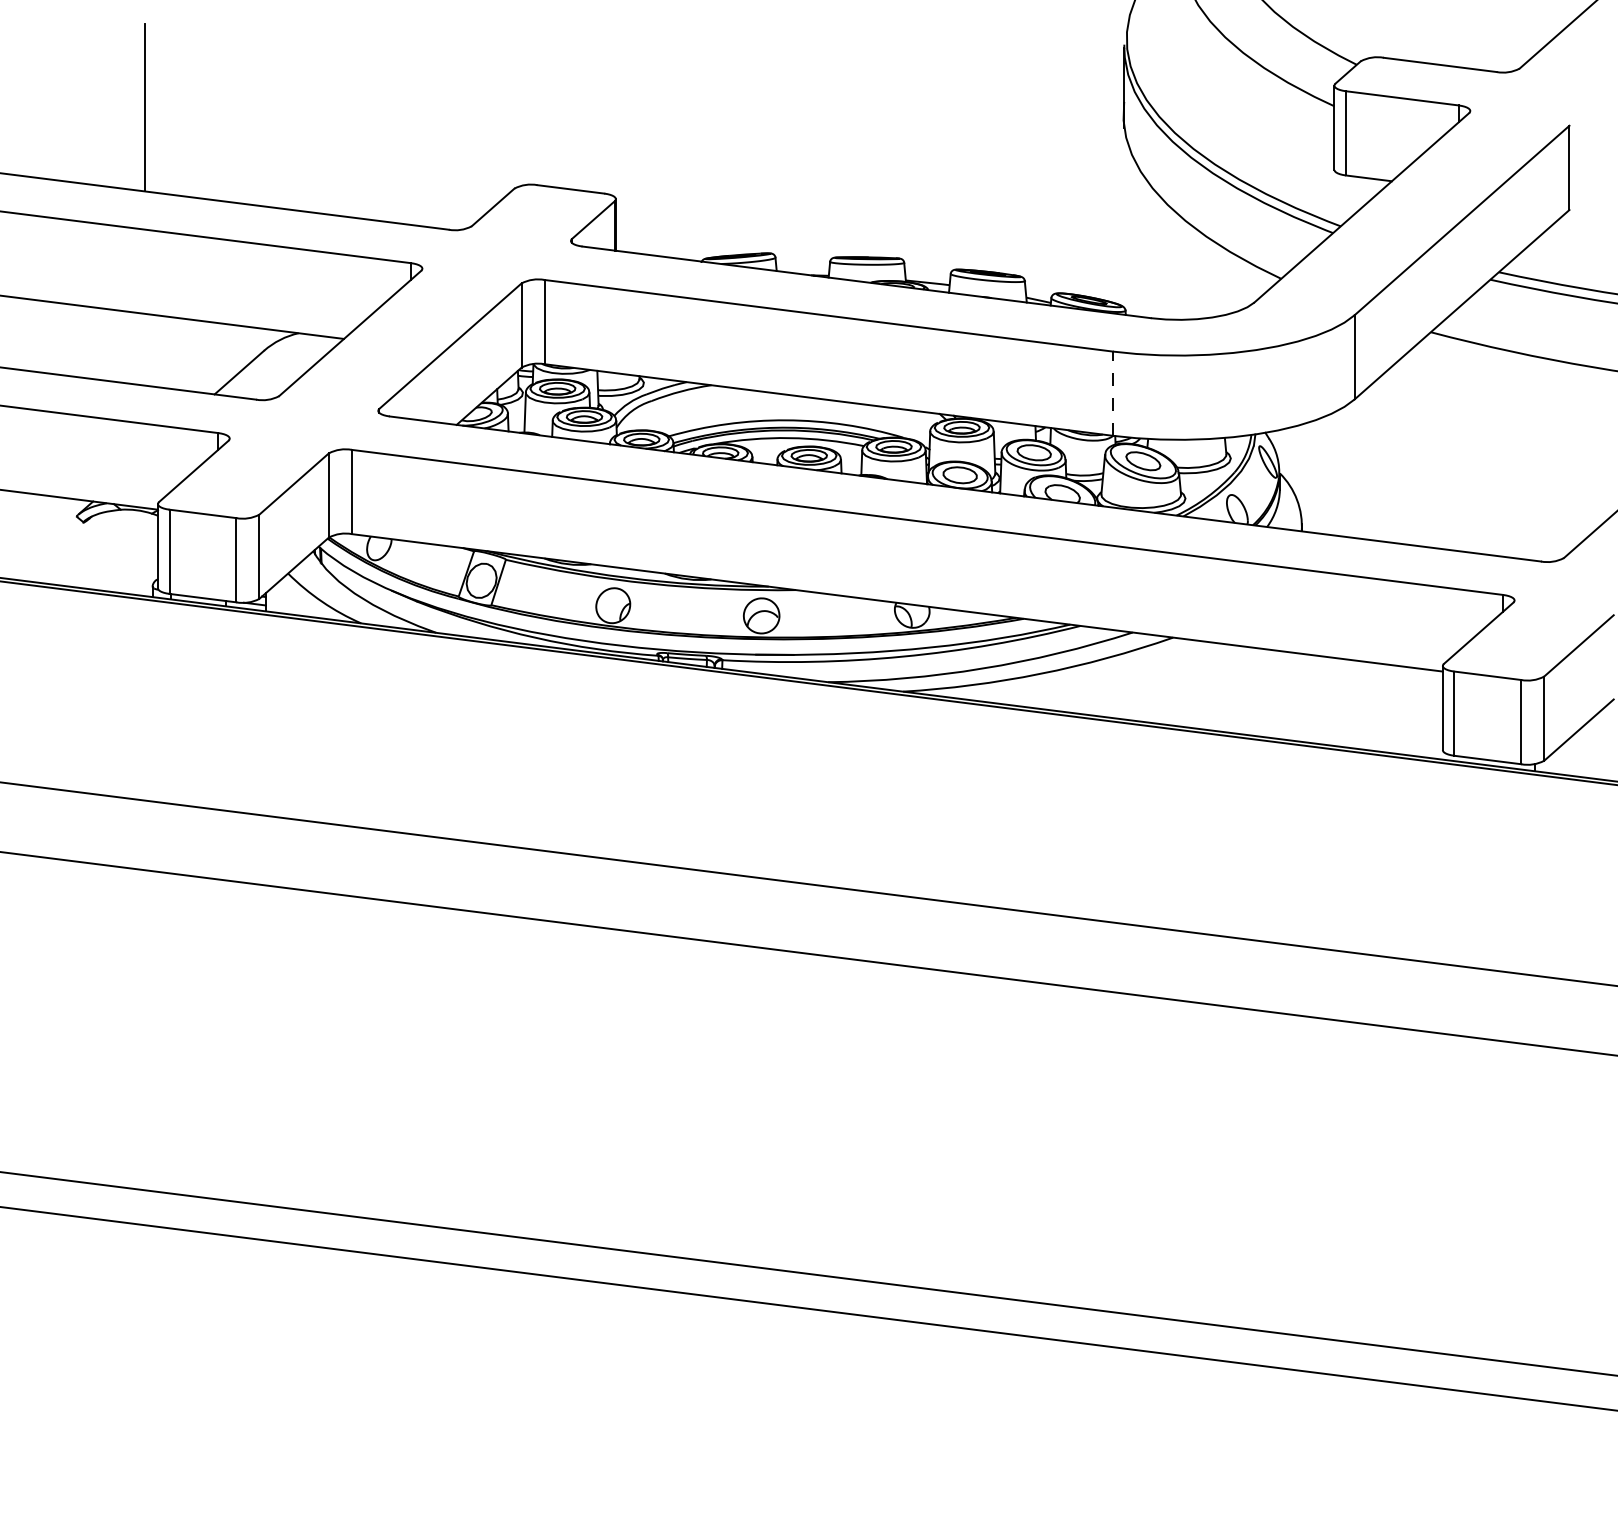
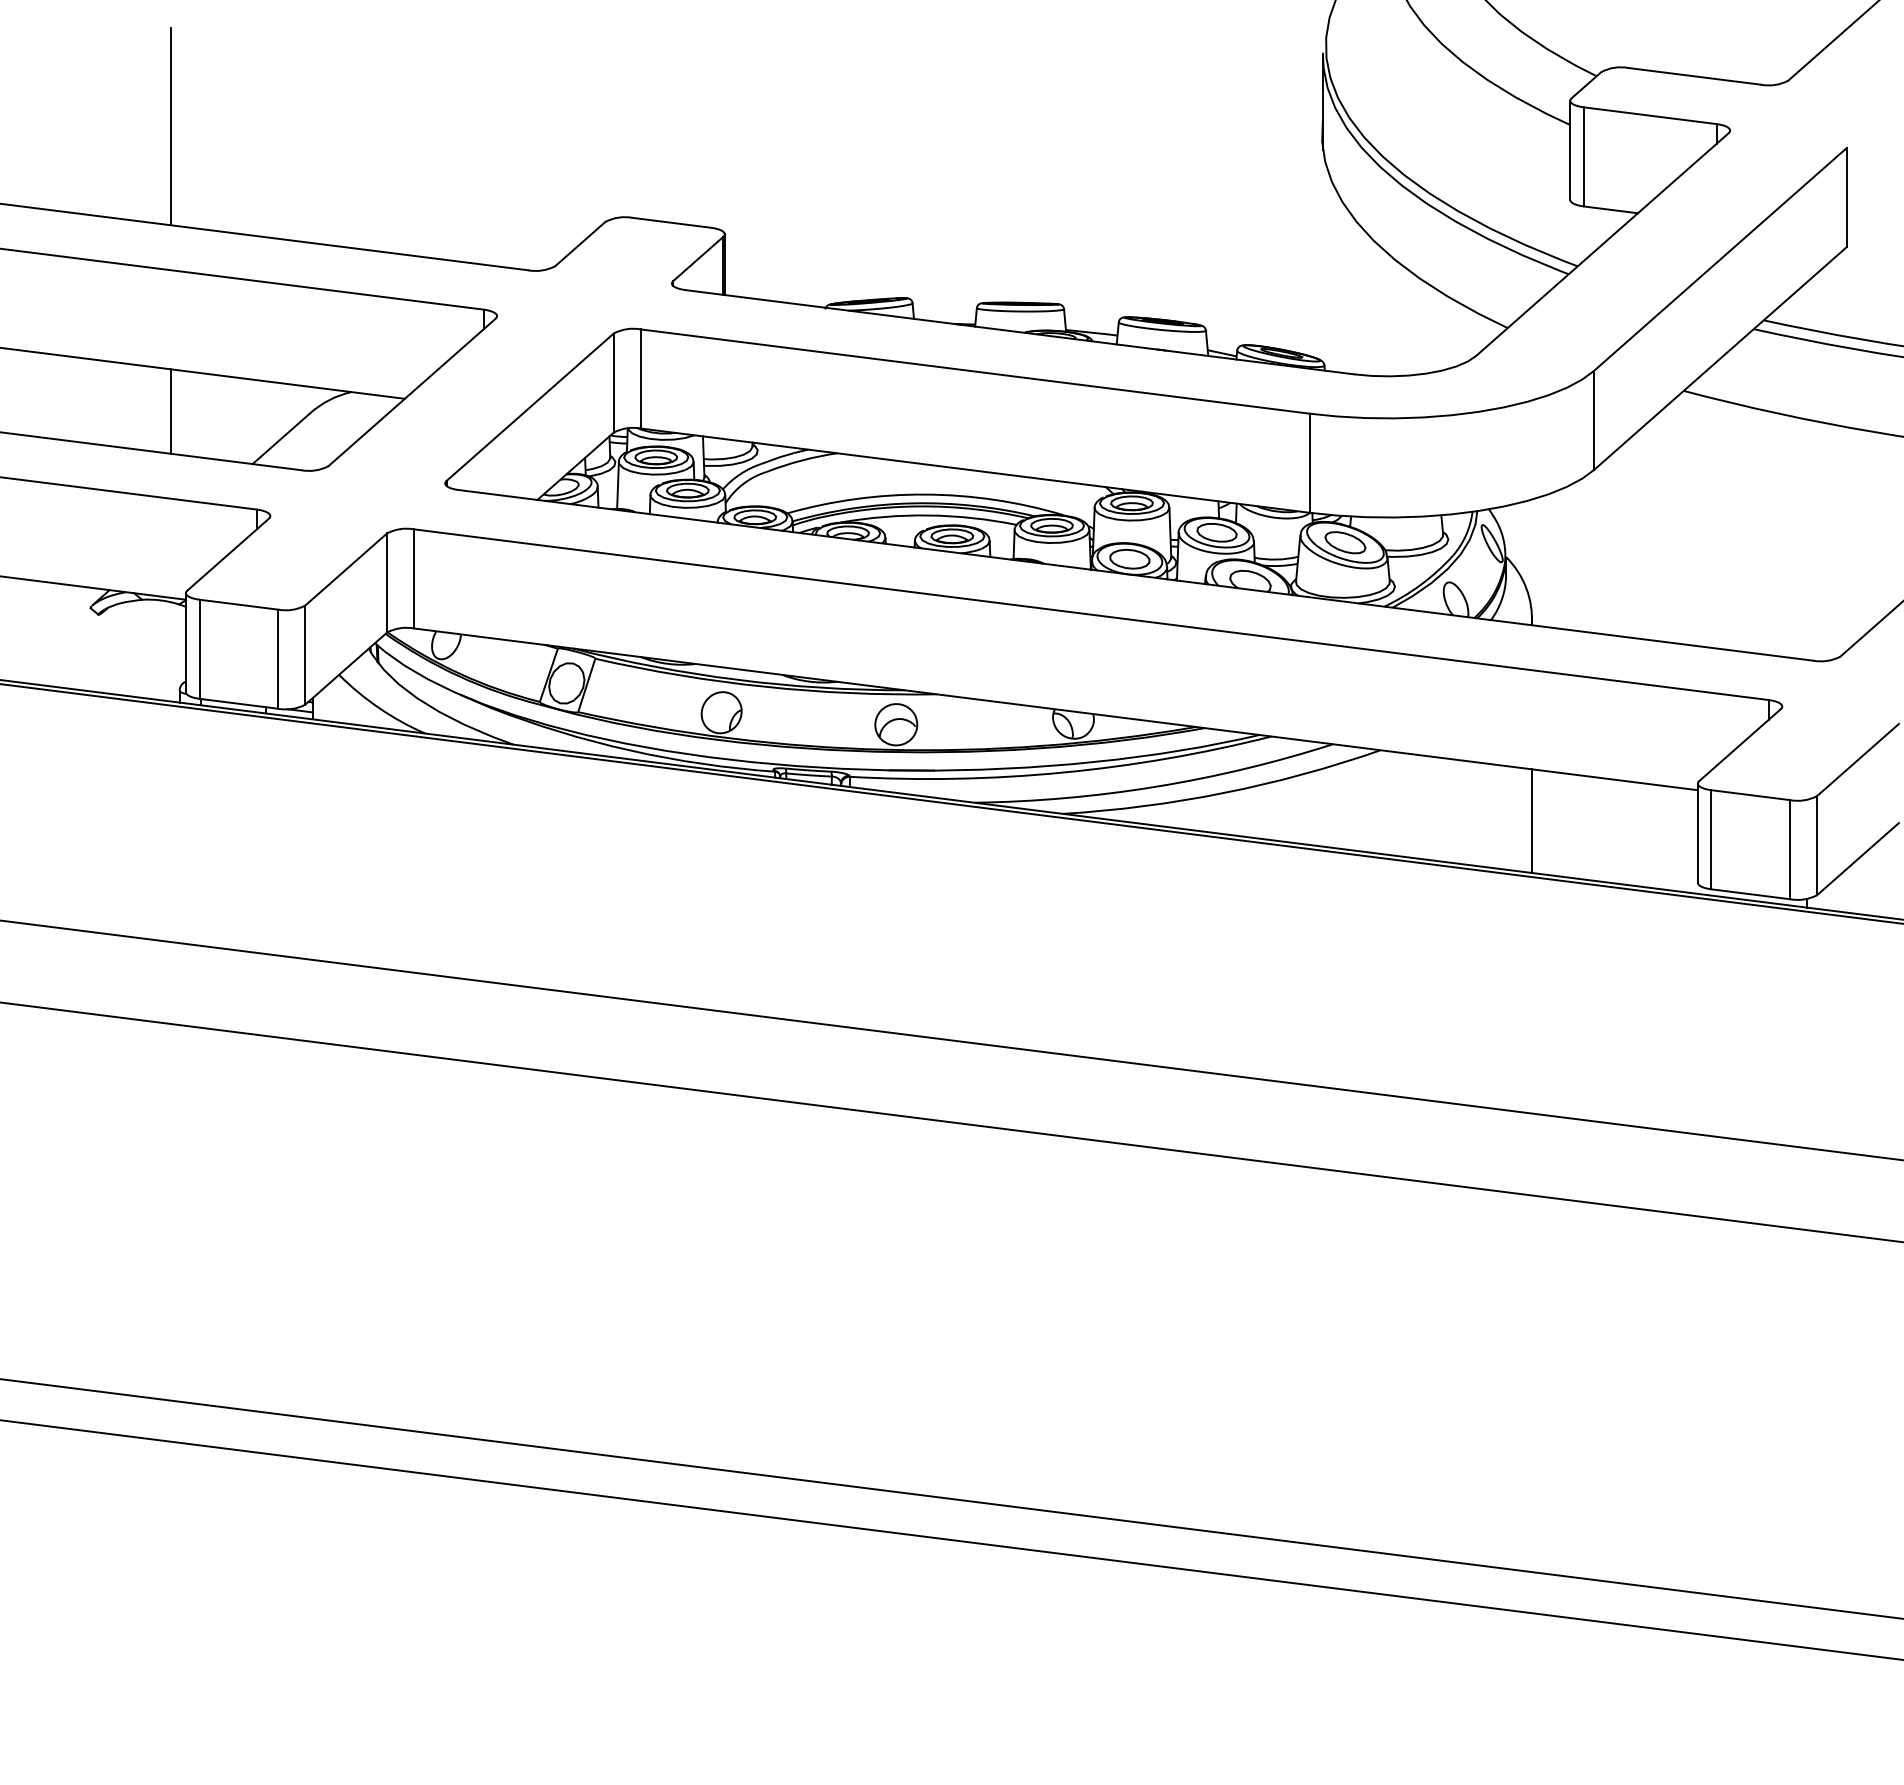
line: (145, 349) -> (171, 411), added
line: (1112, 393) -> (1309, 463), dashed -> solid
line: (1302, 697) -> (1532, 820), added

